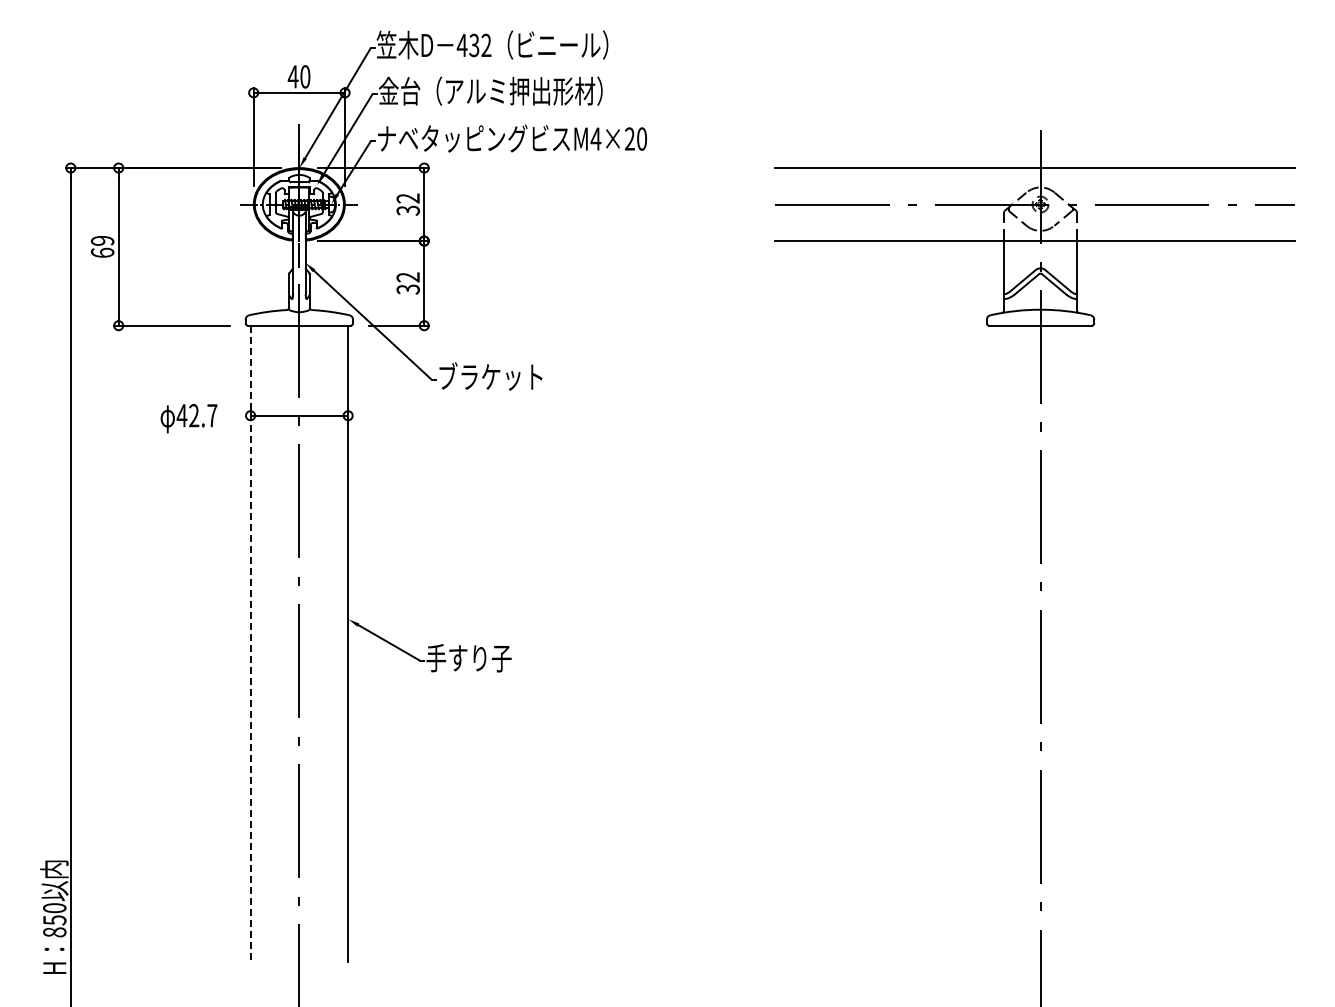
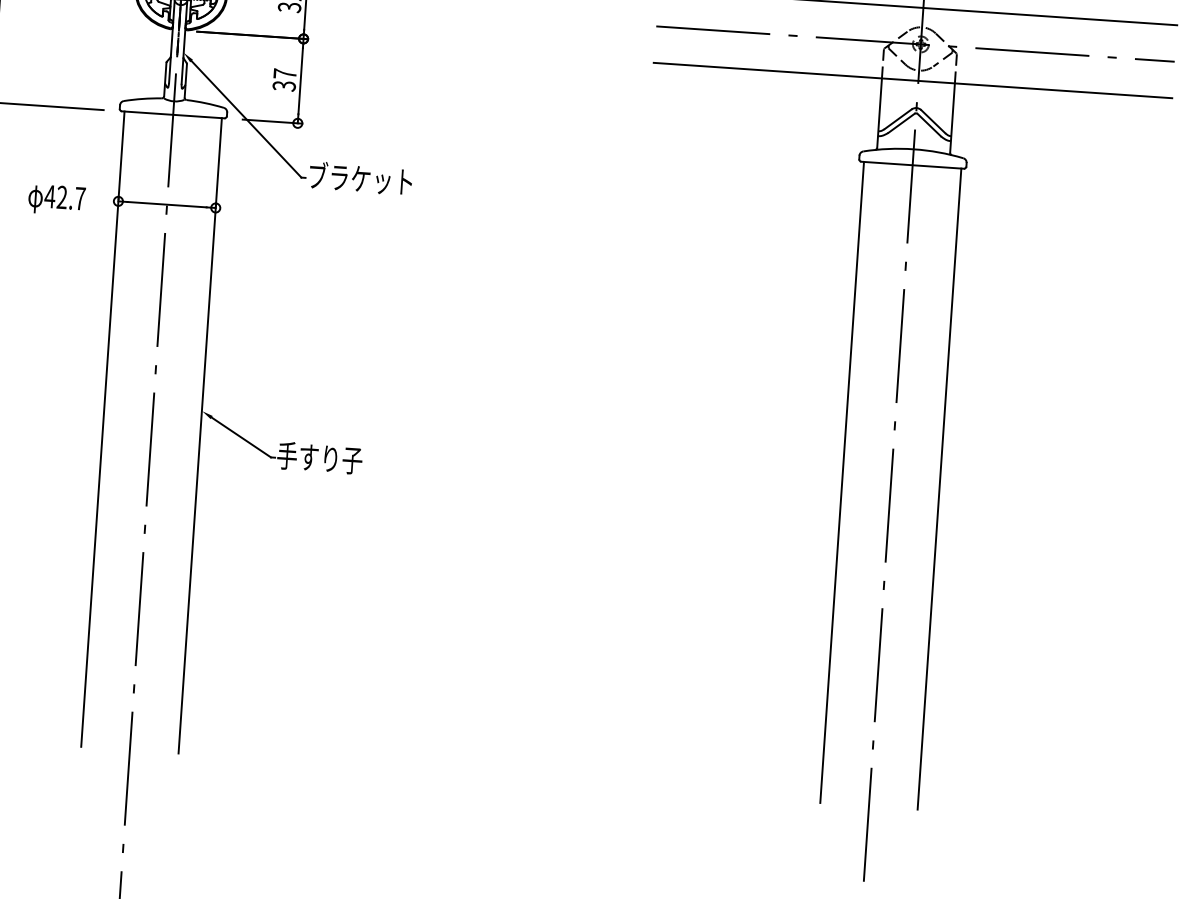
text: (407, 277) -> (284, 74), 32 -> 37
line: (250, 644) -> (102, 429), dashed -> solid
line: (991, 646) -> (841, 481), added
line: (1089, 646) -> (939, 488), added

